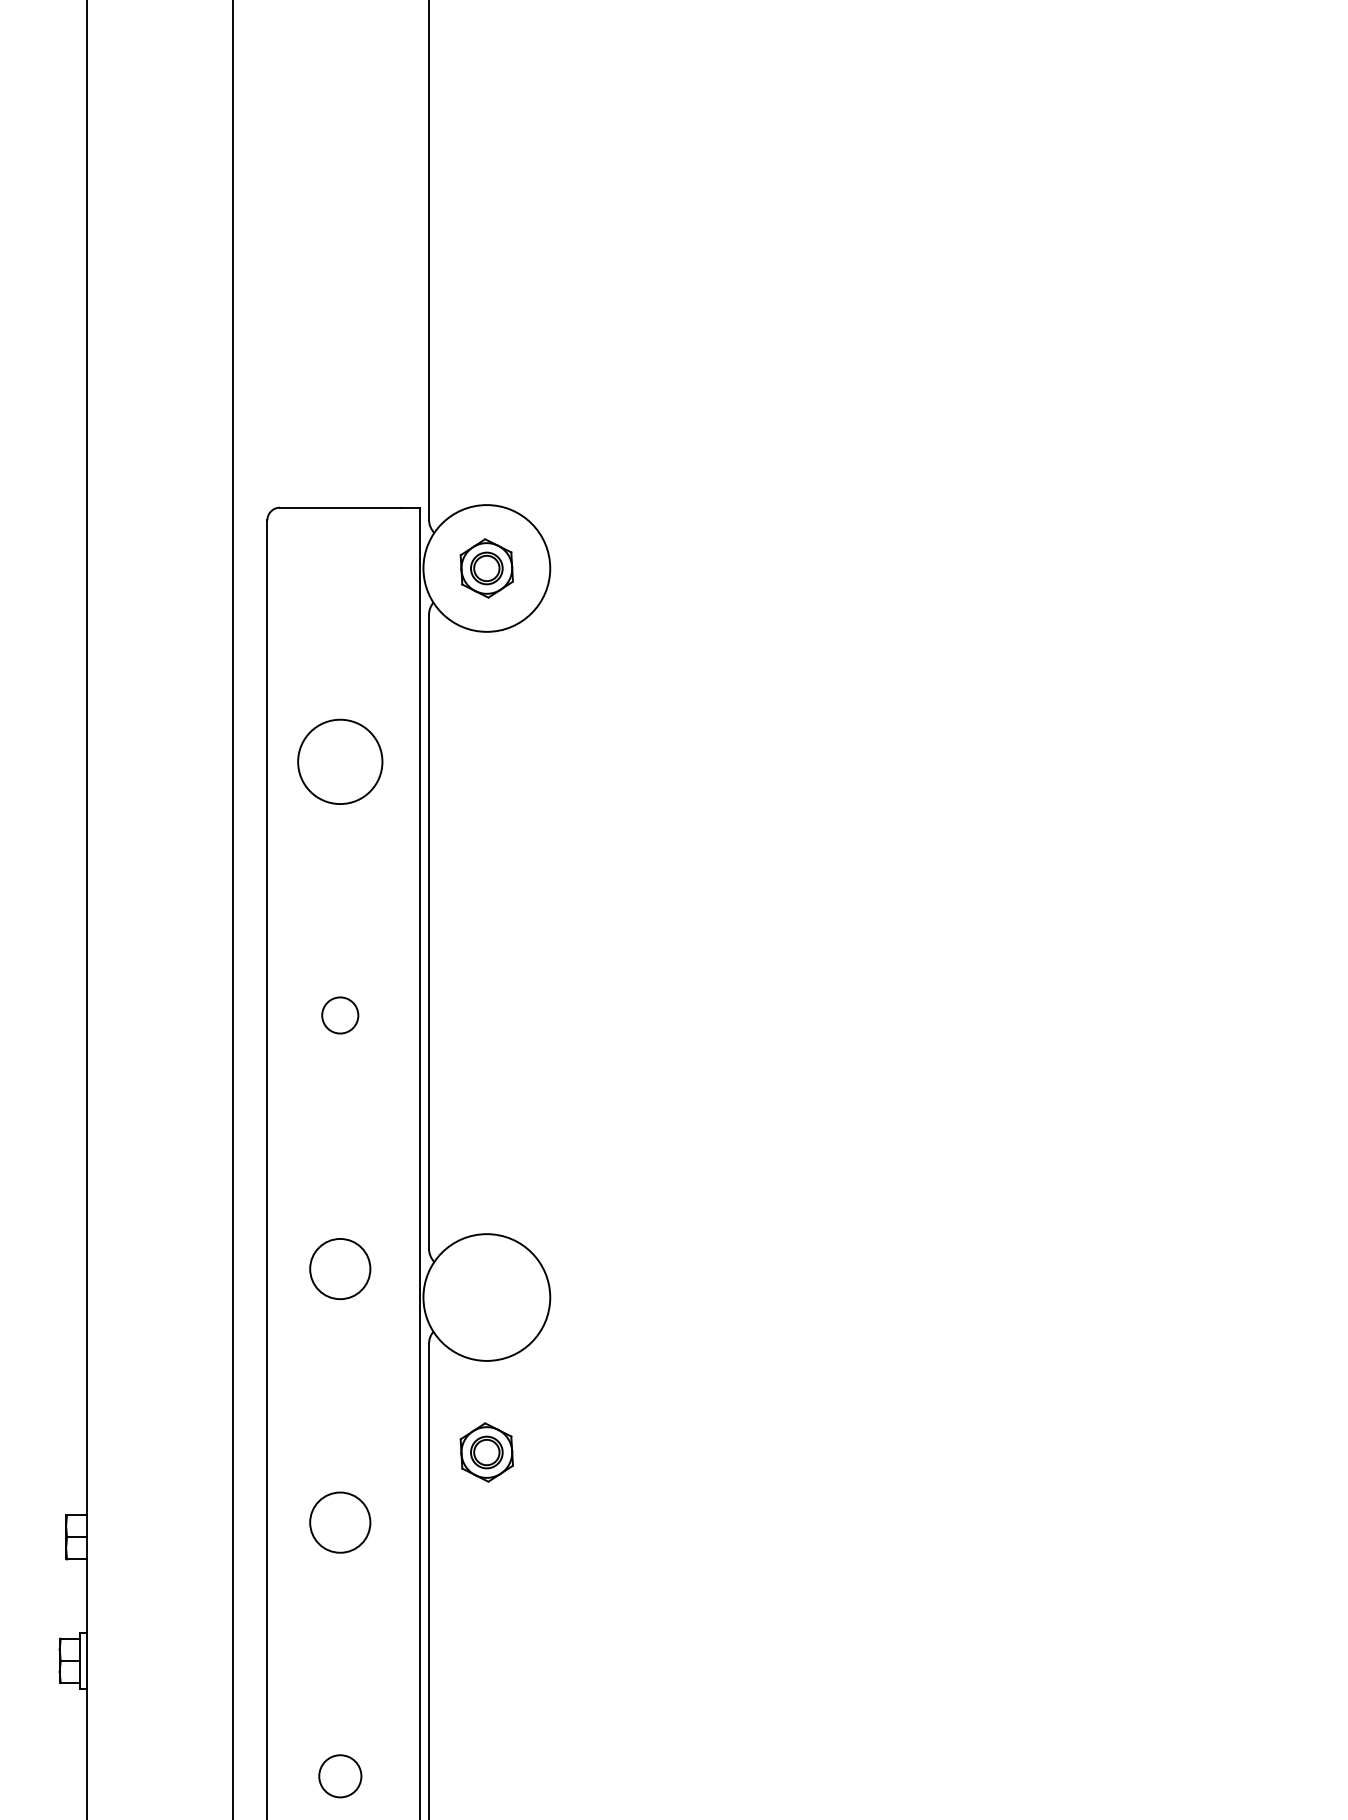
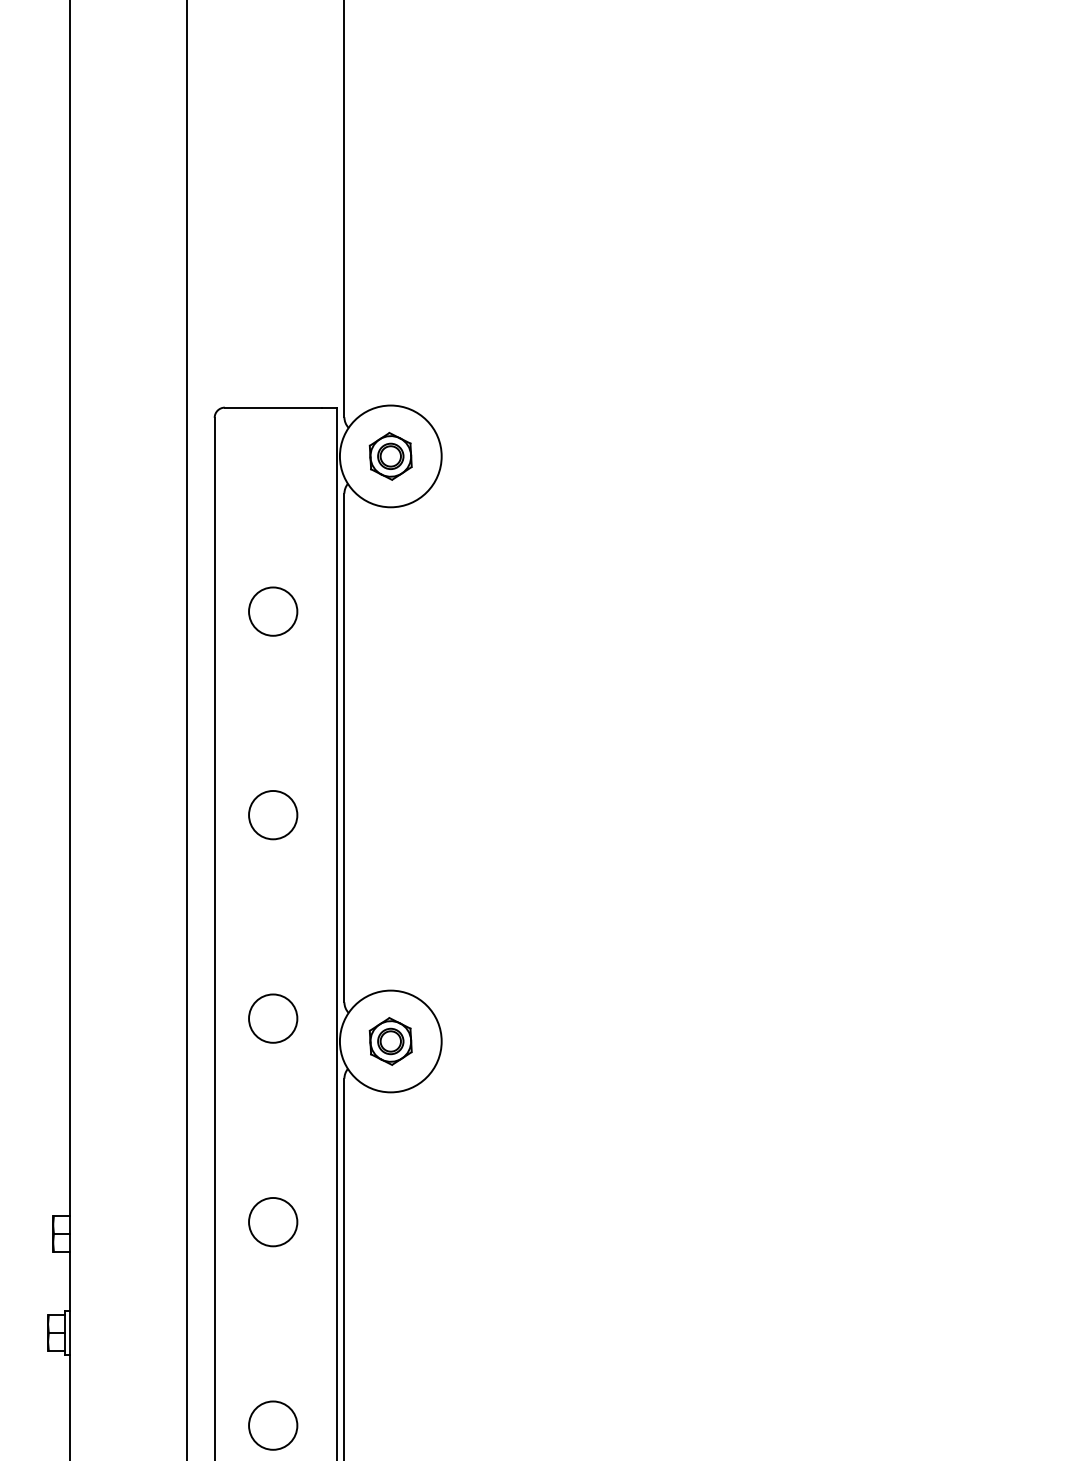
circle: (340, 761) -> (273, 611), size x0.71
circle: (340, 1015) -> (273, 815), size x1.67
part: (486, 1452) -> (390, 1041), moved
circle: (340, 1776) -> (273, 1425), size x1.43

